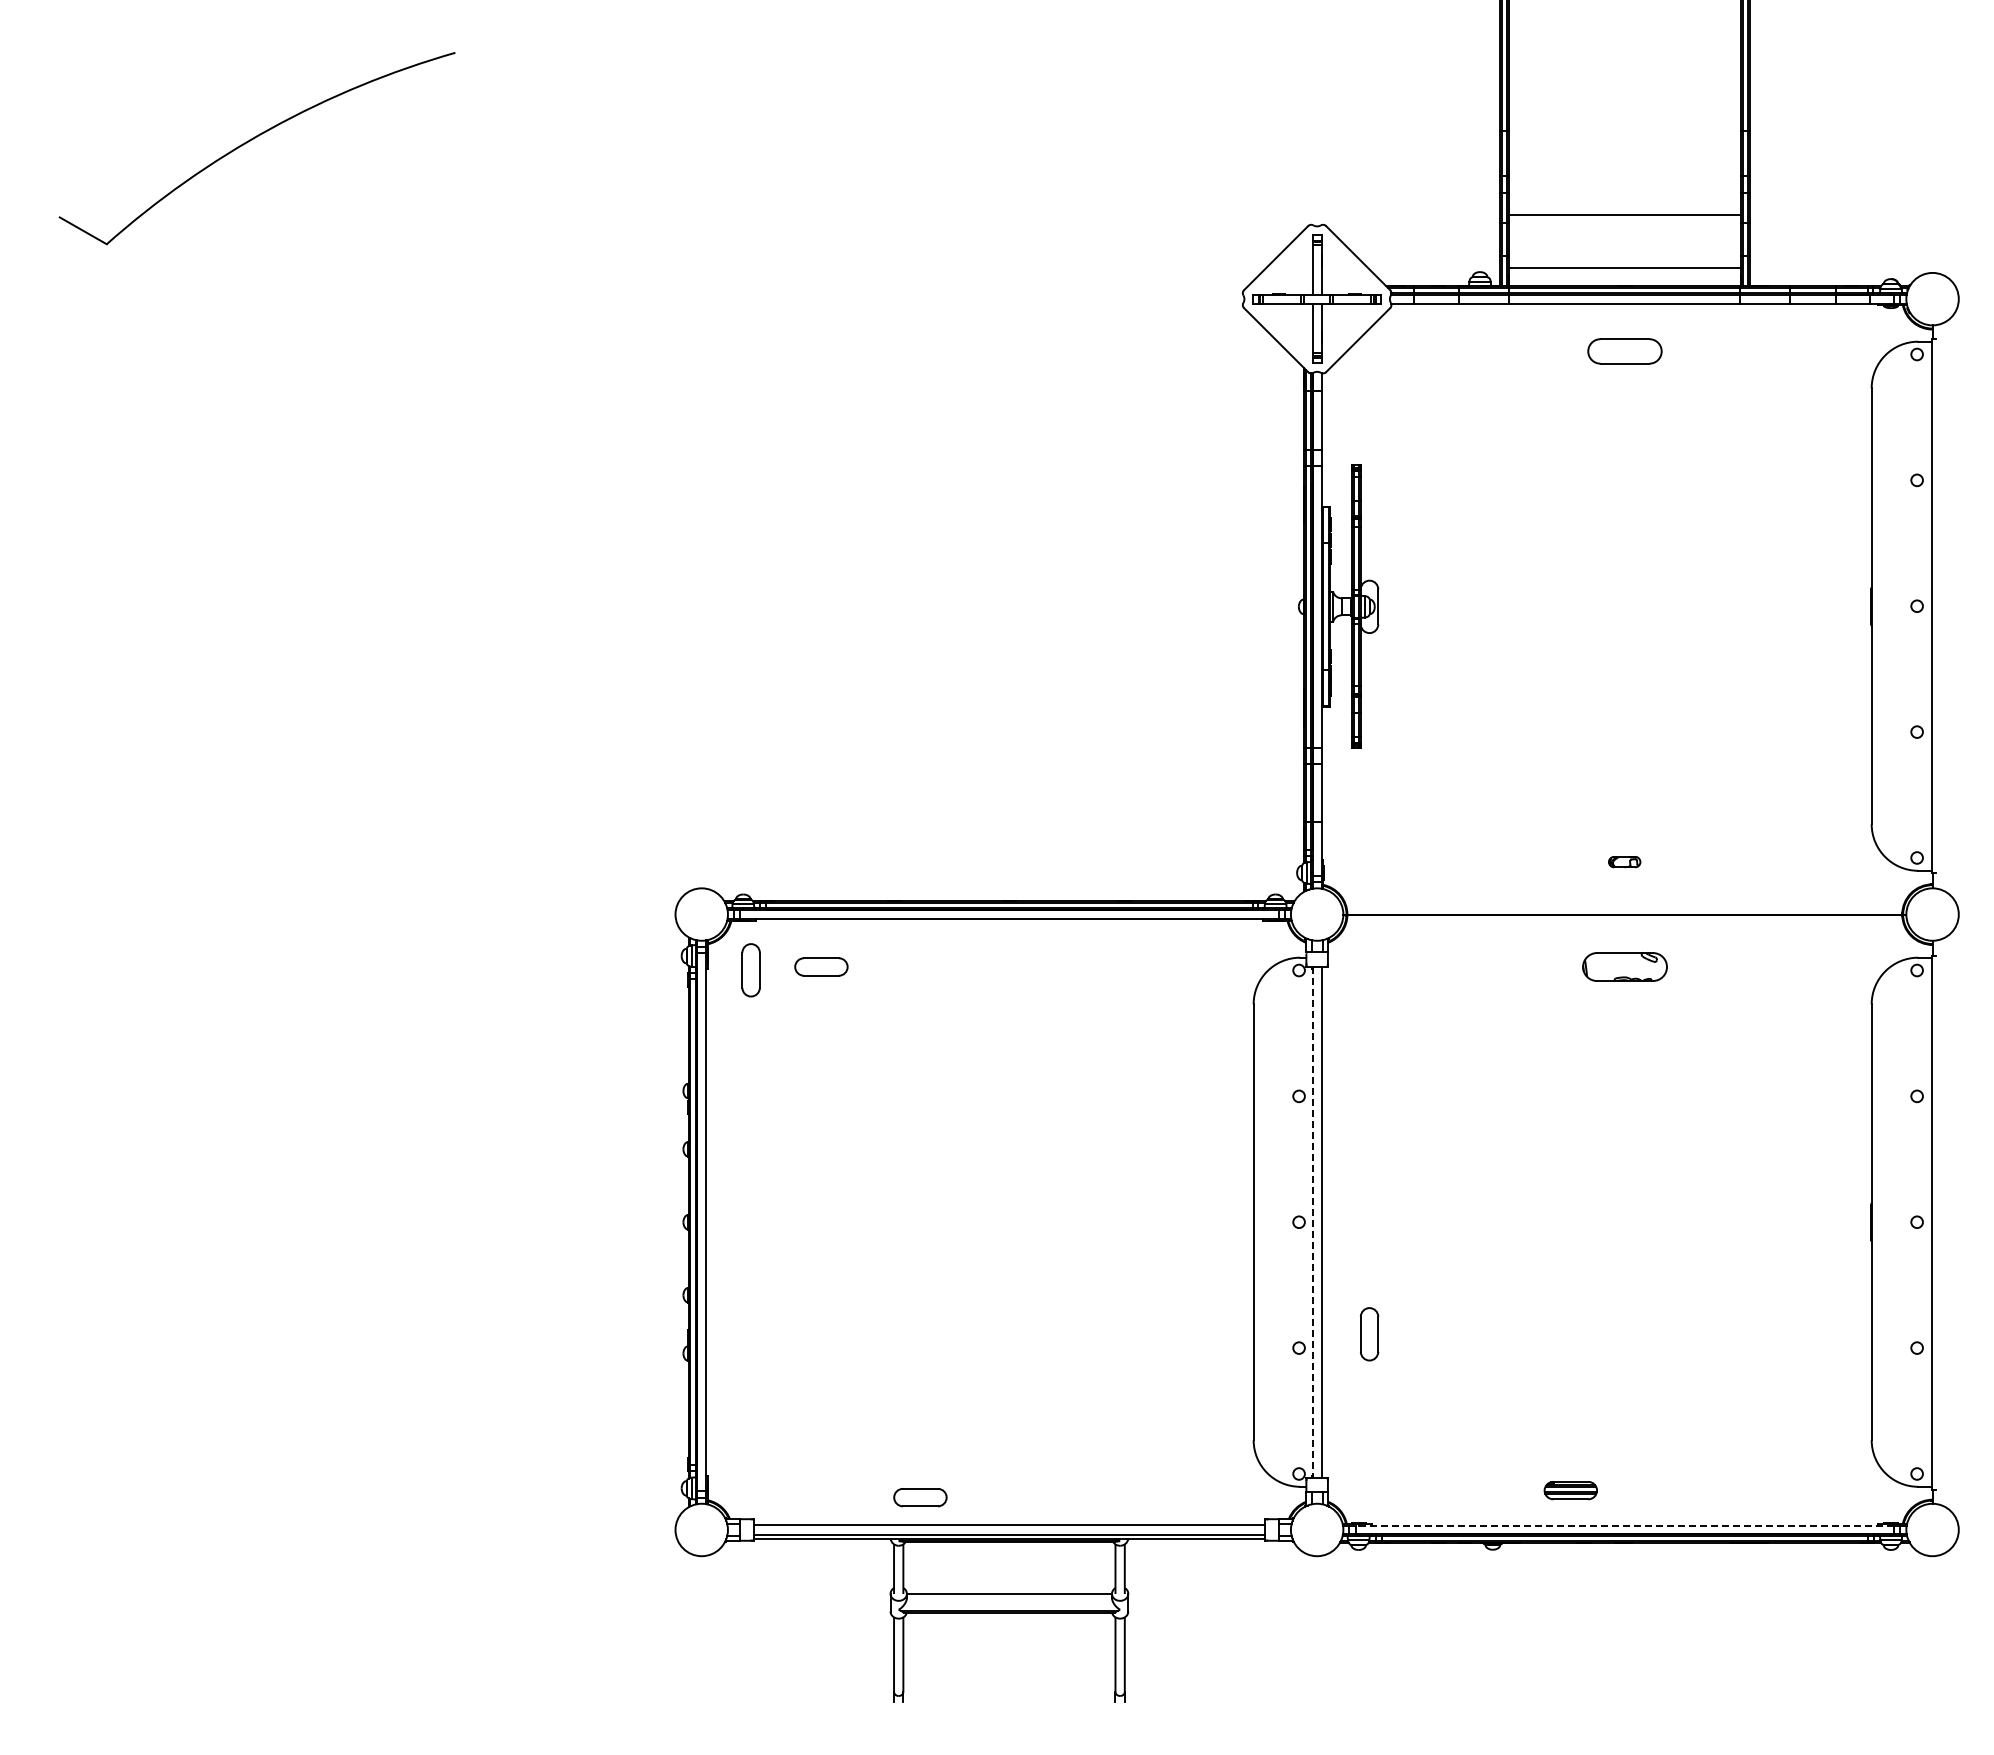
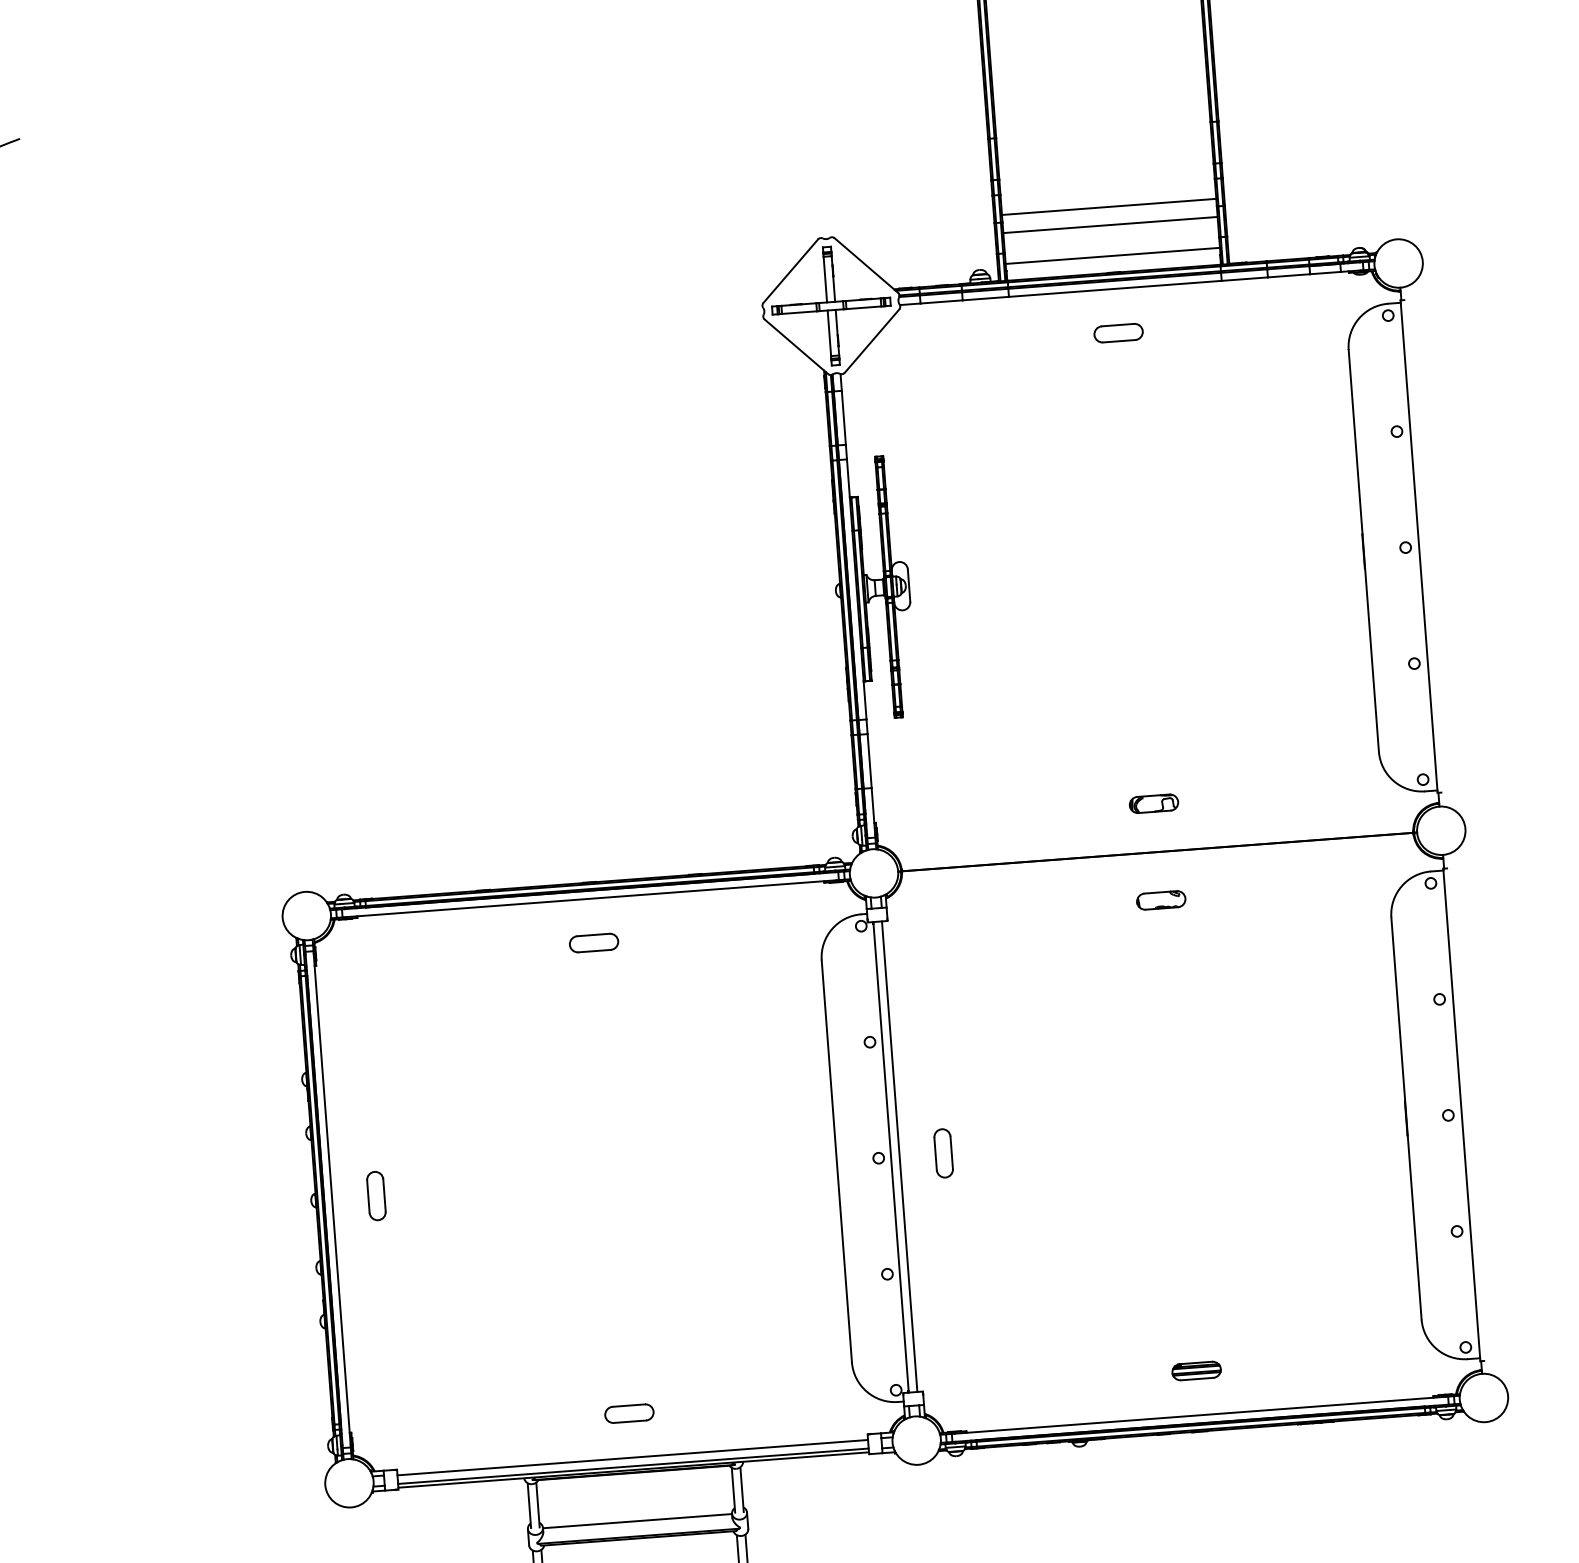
line: (1624, 234) -> (1110, 225), added
part: (1624, 351) -> (1118, 333), size x0.71
part: (1624, 861) -> (1153, 803), size x1.67
part: (821, 966) -> (594, 942), moved
part: (1624, 966) -> (1160, 899), size x0.62
part: (750, 970) -> (375, 1196), moved
line: (1312, 1222) -> (891, 1157), dashed -> solid
part: (1369, 1334) -> (943, 1153), moved
part: (1570, 1490) -> (1196, 1370), moved
part: (920, 1497) -> (629, 1413), moved
line: (1624, 1525) -> (1199, 1415), dashed -> solid

